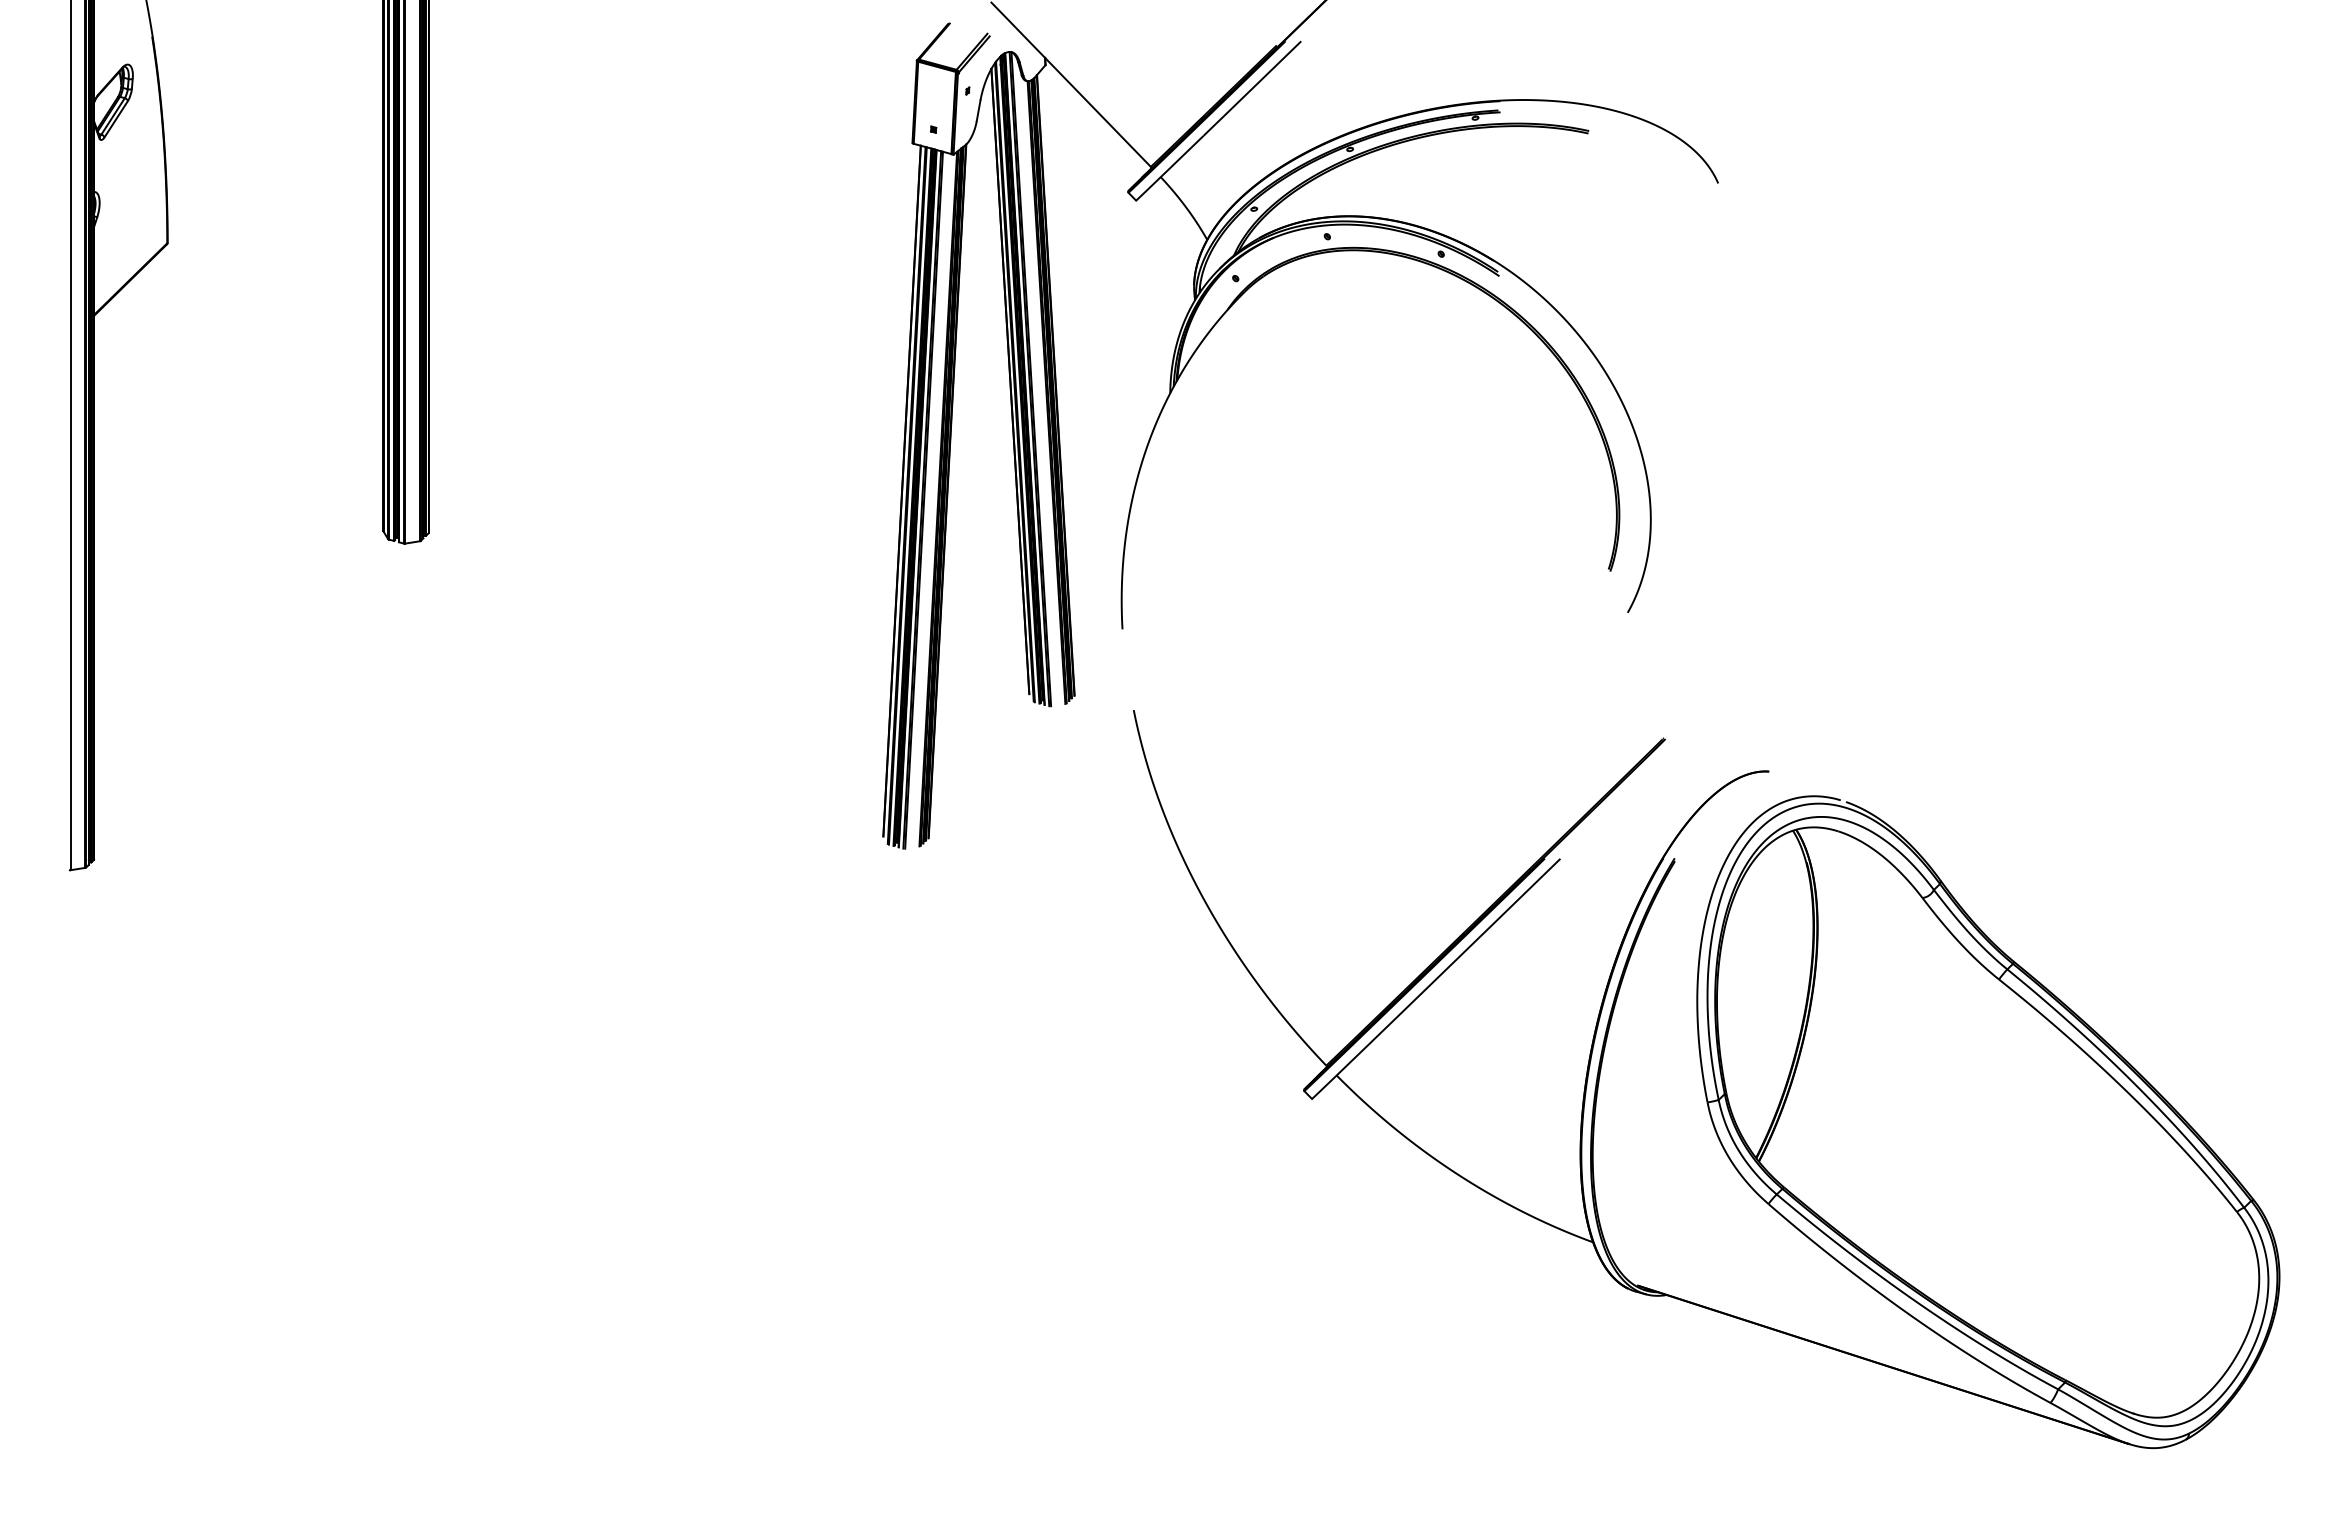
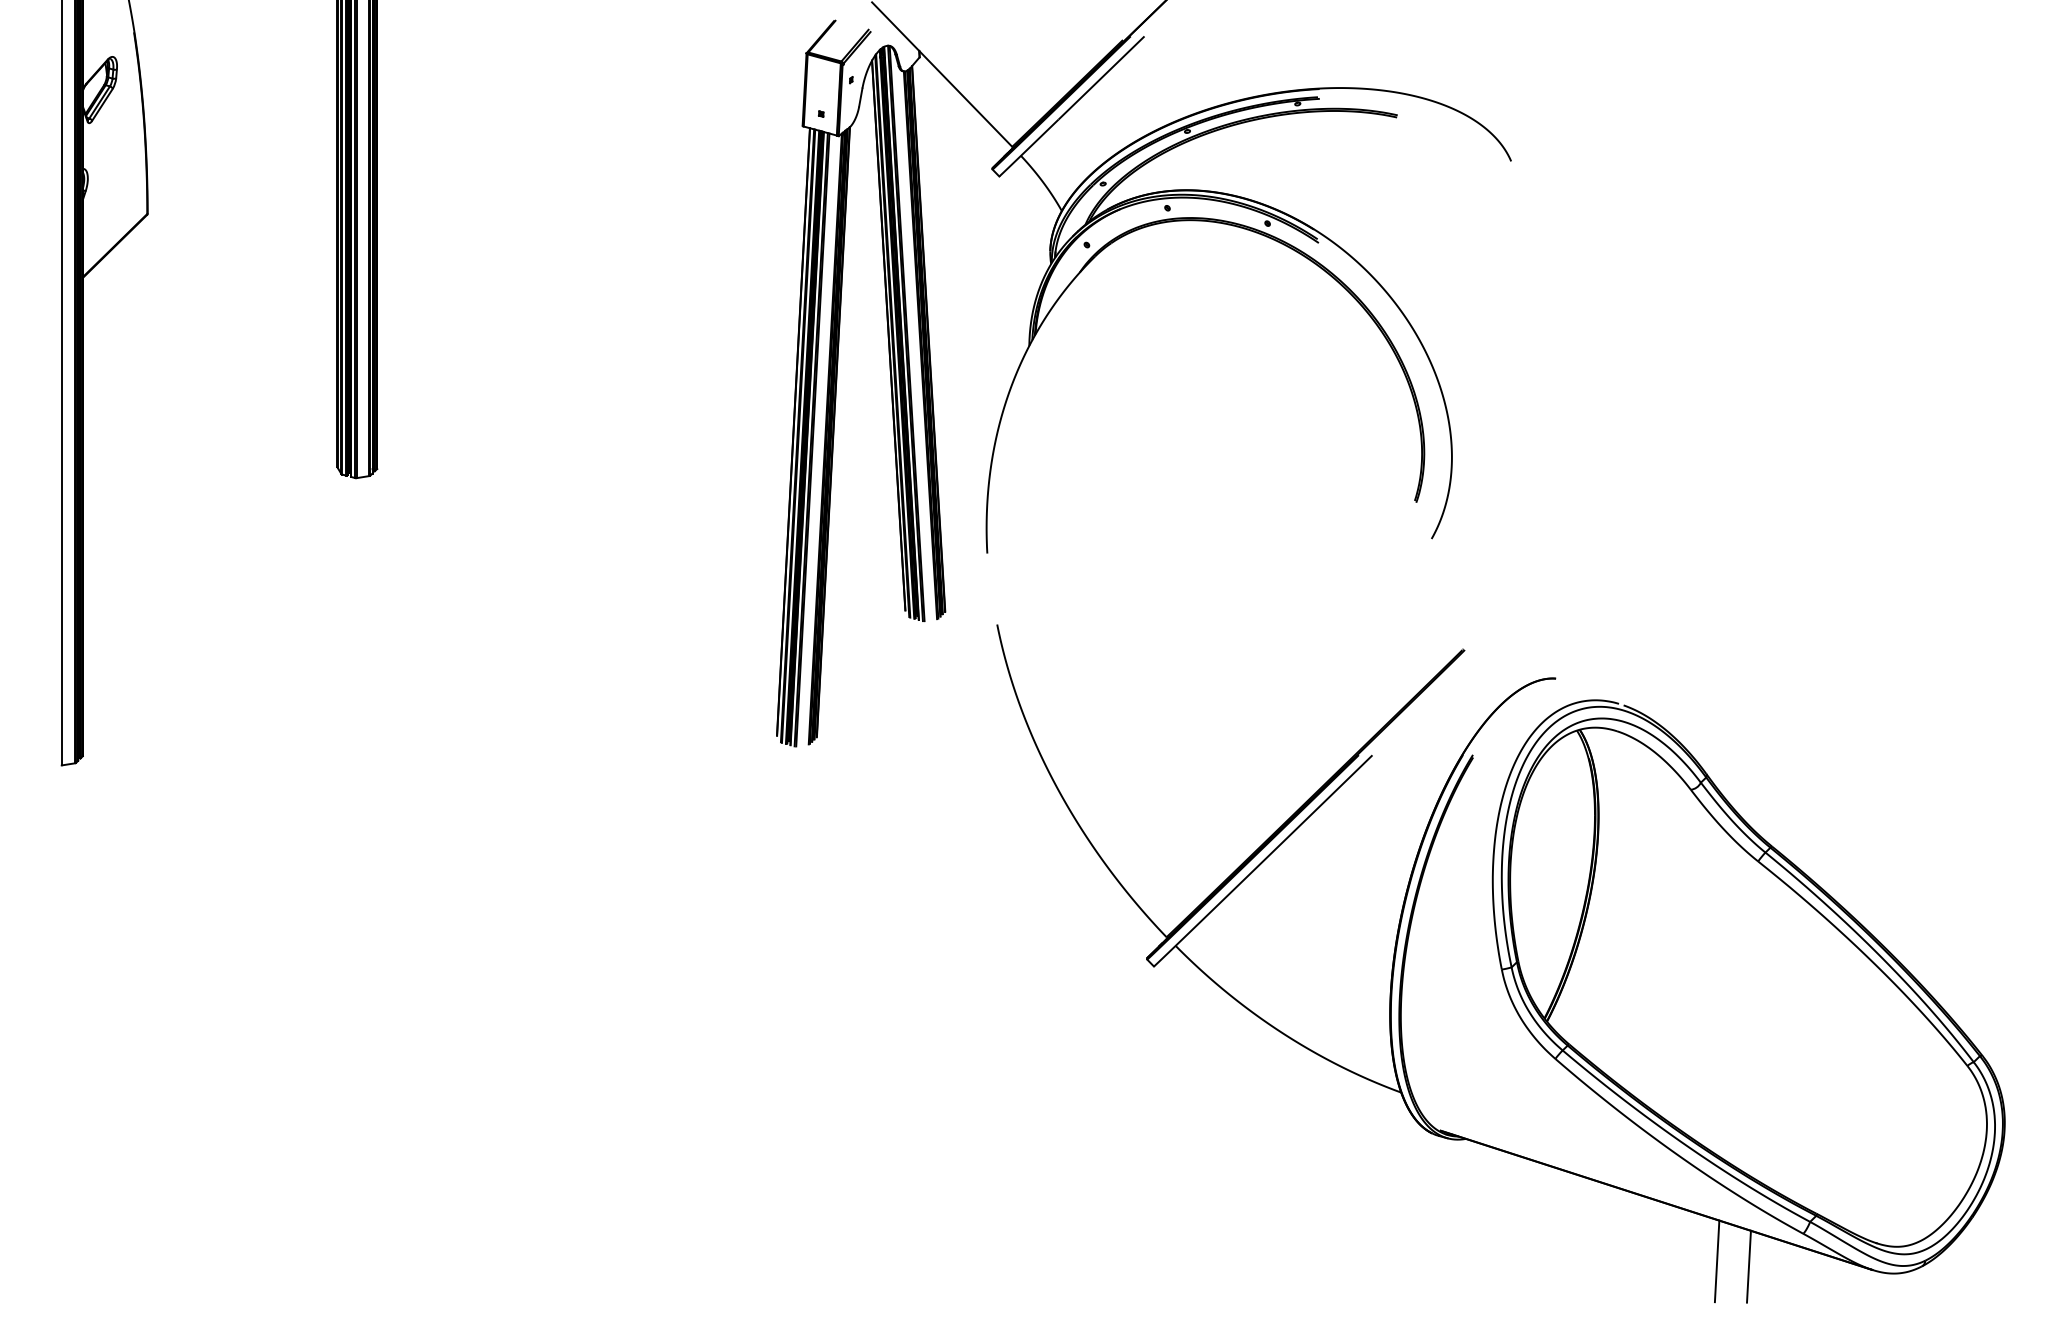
line: (1951, 1433) -> (1716, 1260), added
line: (1988, 1440) -> (1748, 1266), added

